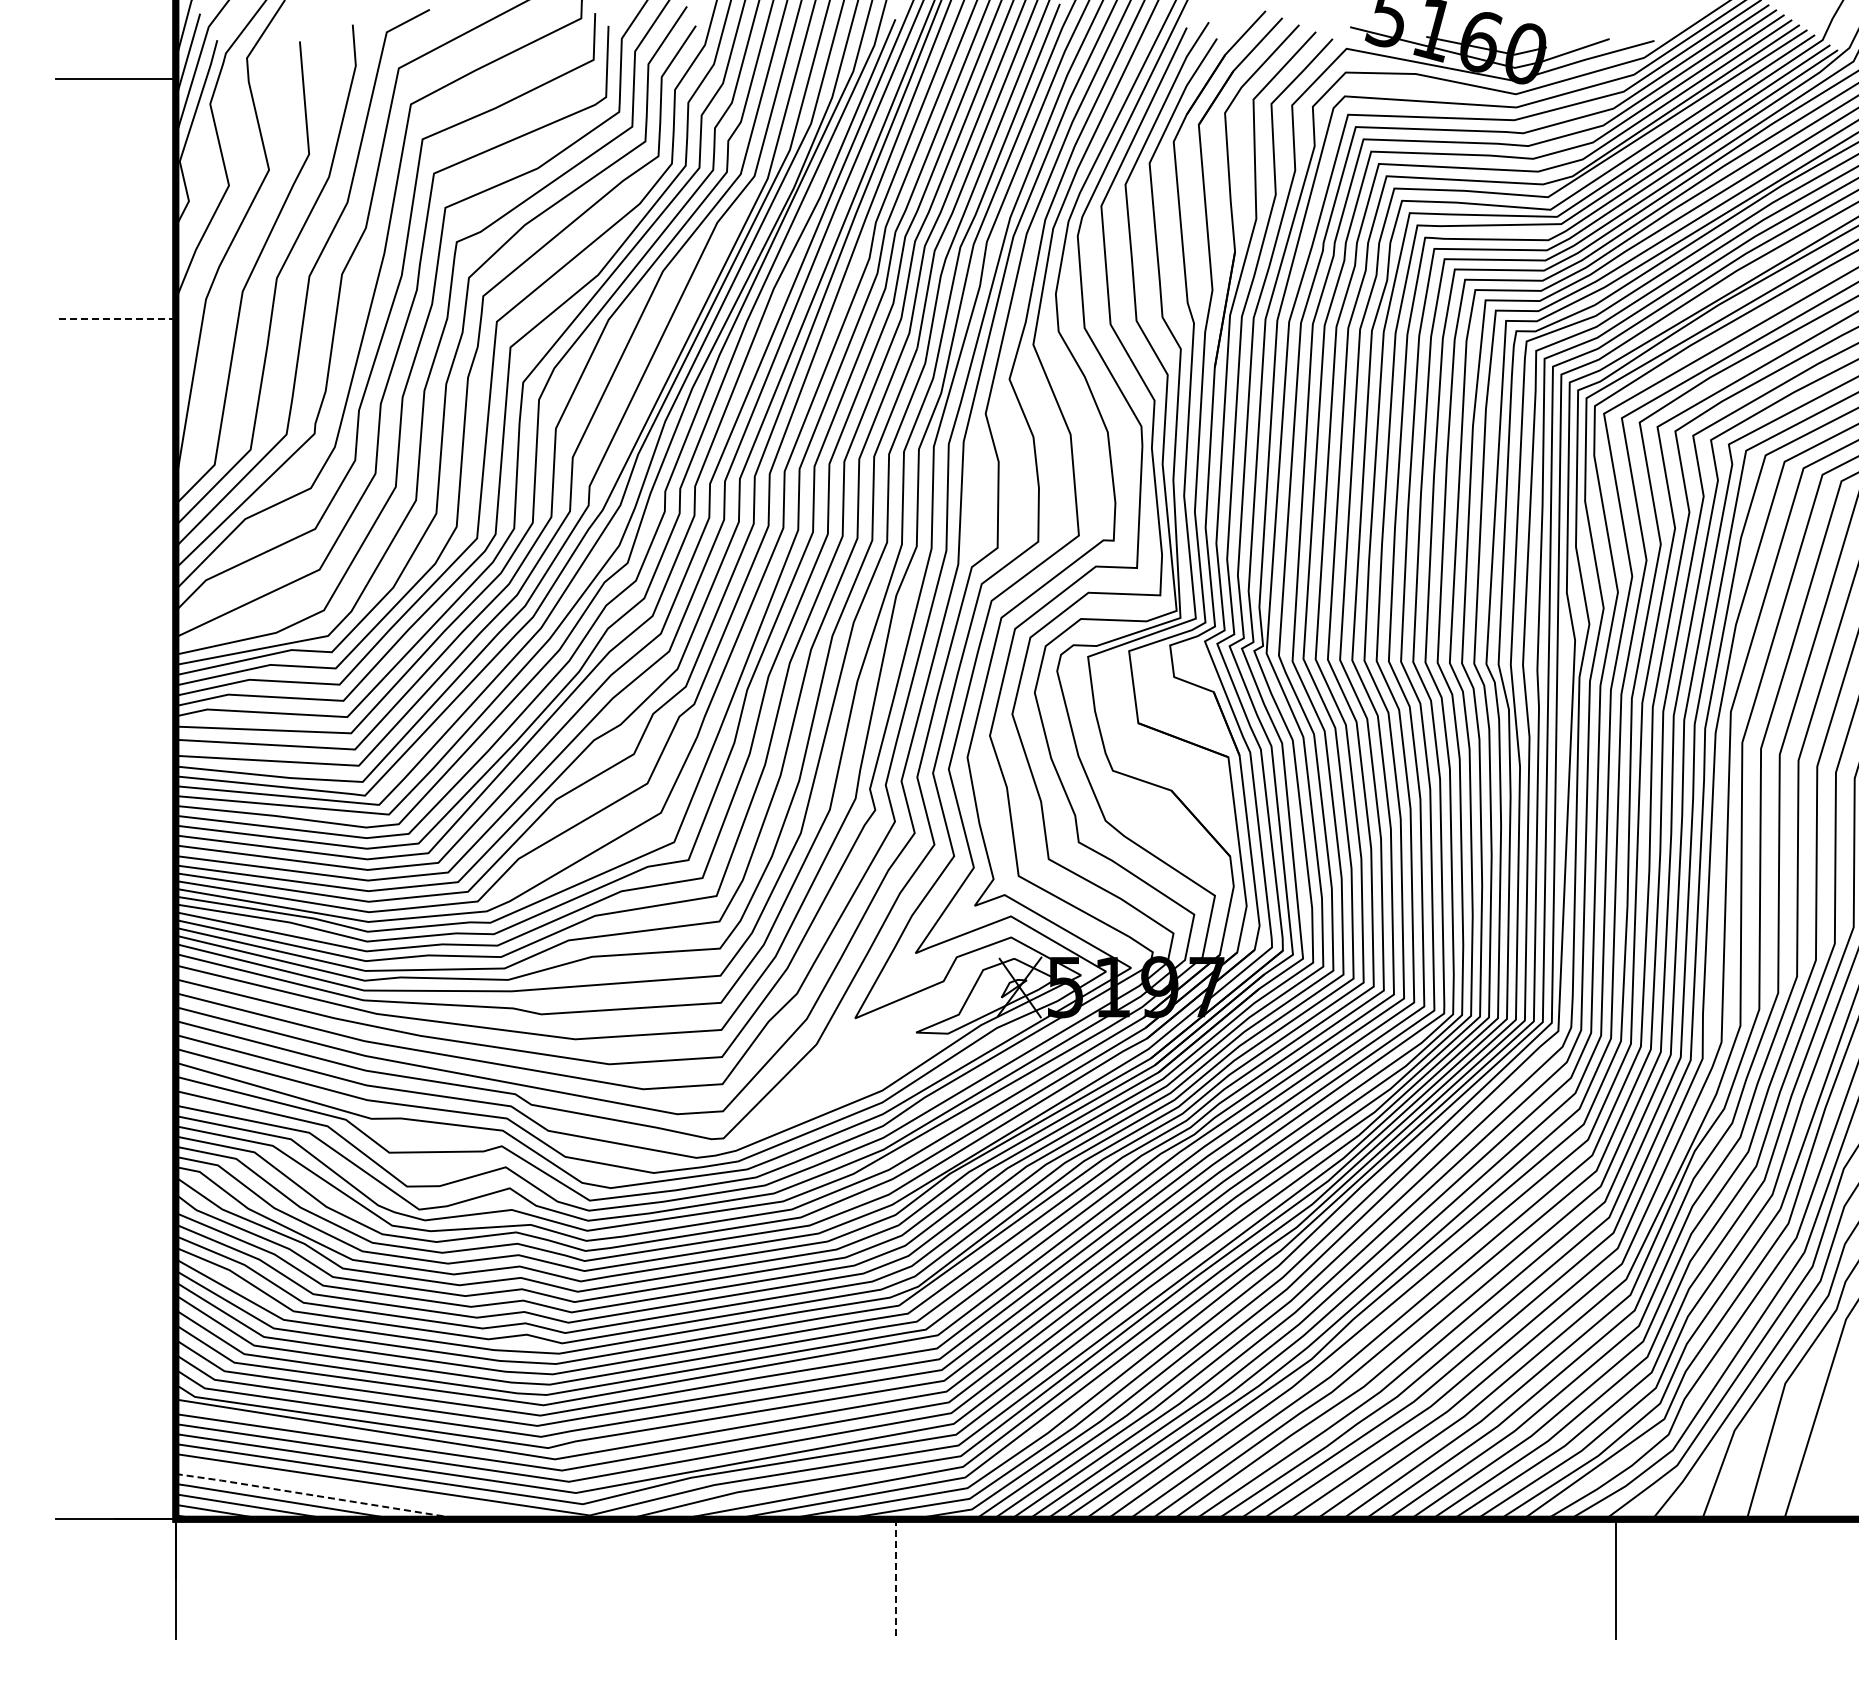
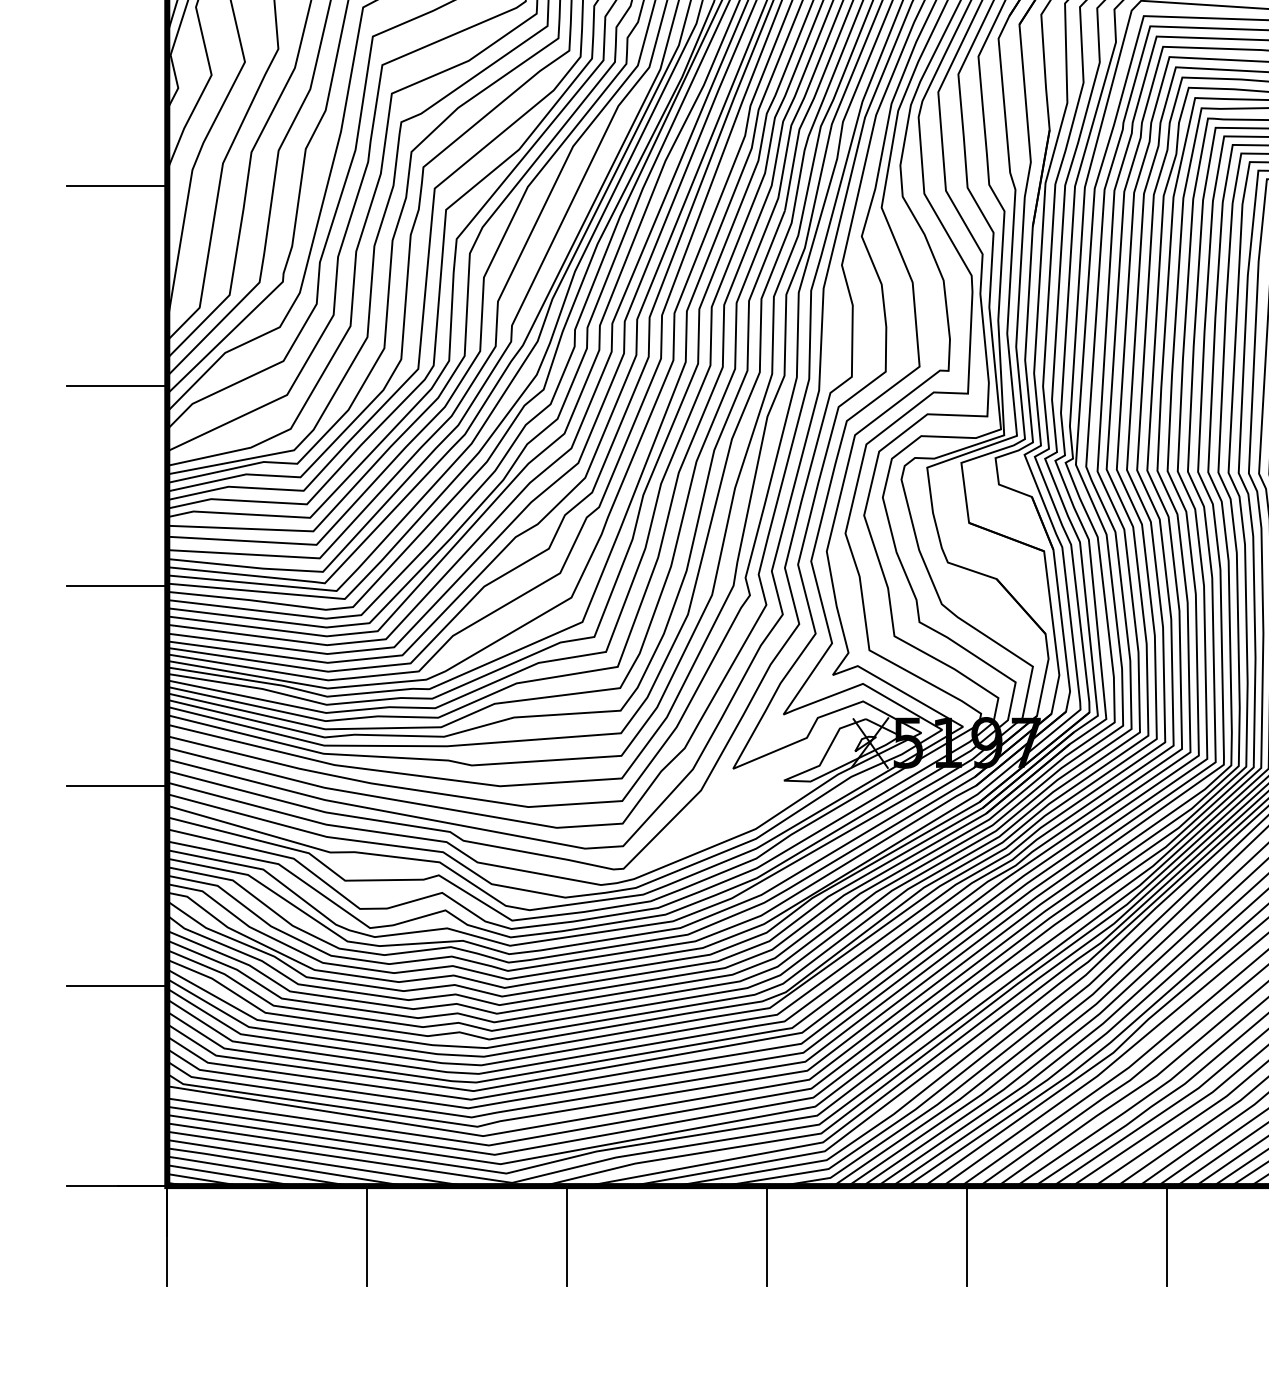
line: (115, 319) -> (117, 186), dashed -> solid
line: (115, 559) -> (117, 386), added
line: (115, 799) -> (117, 586), added
line: (115, 1039) -> (117, 786), added
line: (115, 1279) -> (117, 986), added
line: (354, 1491) -> (316, 1162), added
line: (318, 1496) -> (286, 1167), dashed -> solid
line: (415, 1579) -> (366, 1236), added
line: (655, 1579) -> (566, 1236), added
line: (895, 1579) -> (766, 1236), dashed -> solid
line: (1135, 1579) -> (966, 1236), added
line: (1376, 1579) -> (1167, 1236), added

